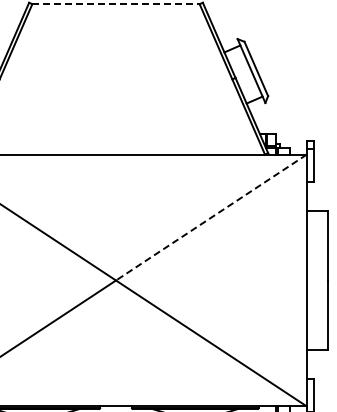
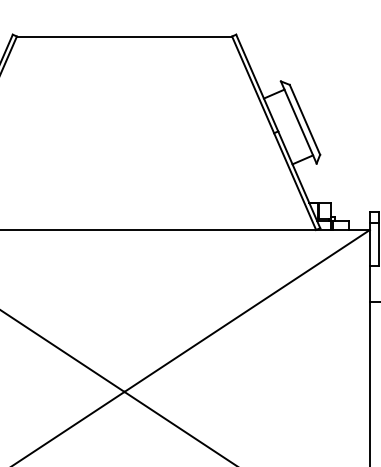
line: (116, 4) -> (125, 36), dashed -> solid
line: (211, 217) -> (247, 310), dashed -> solid

